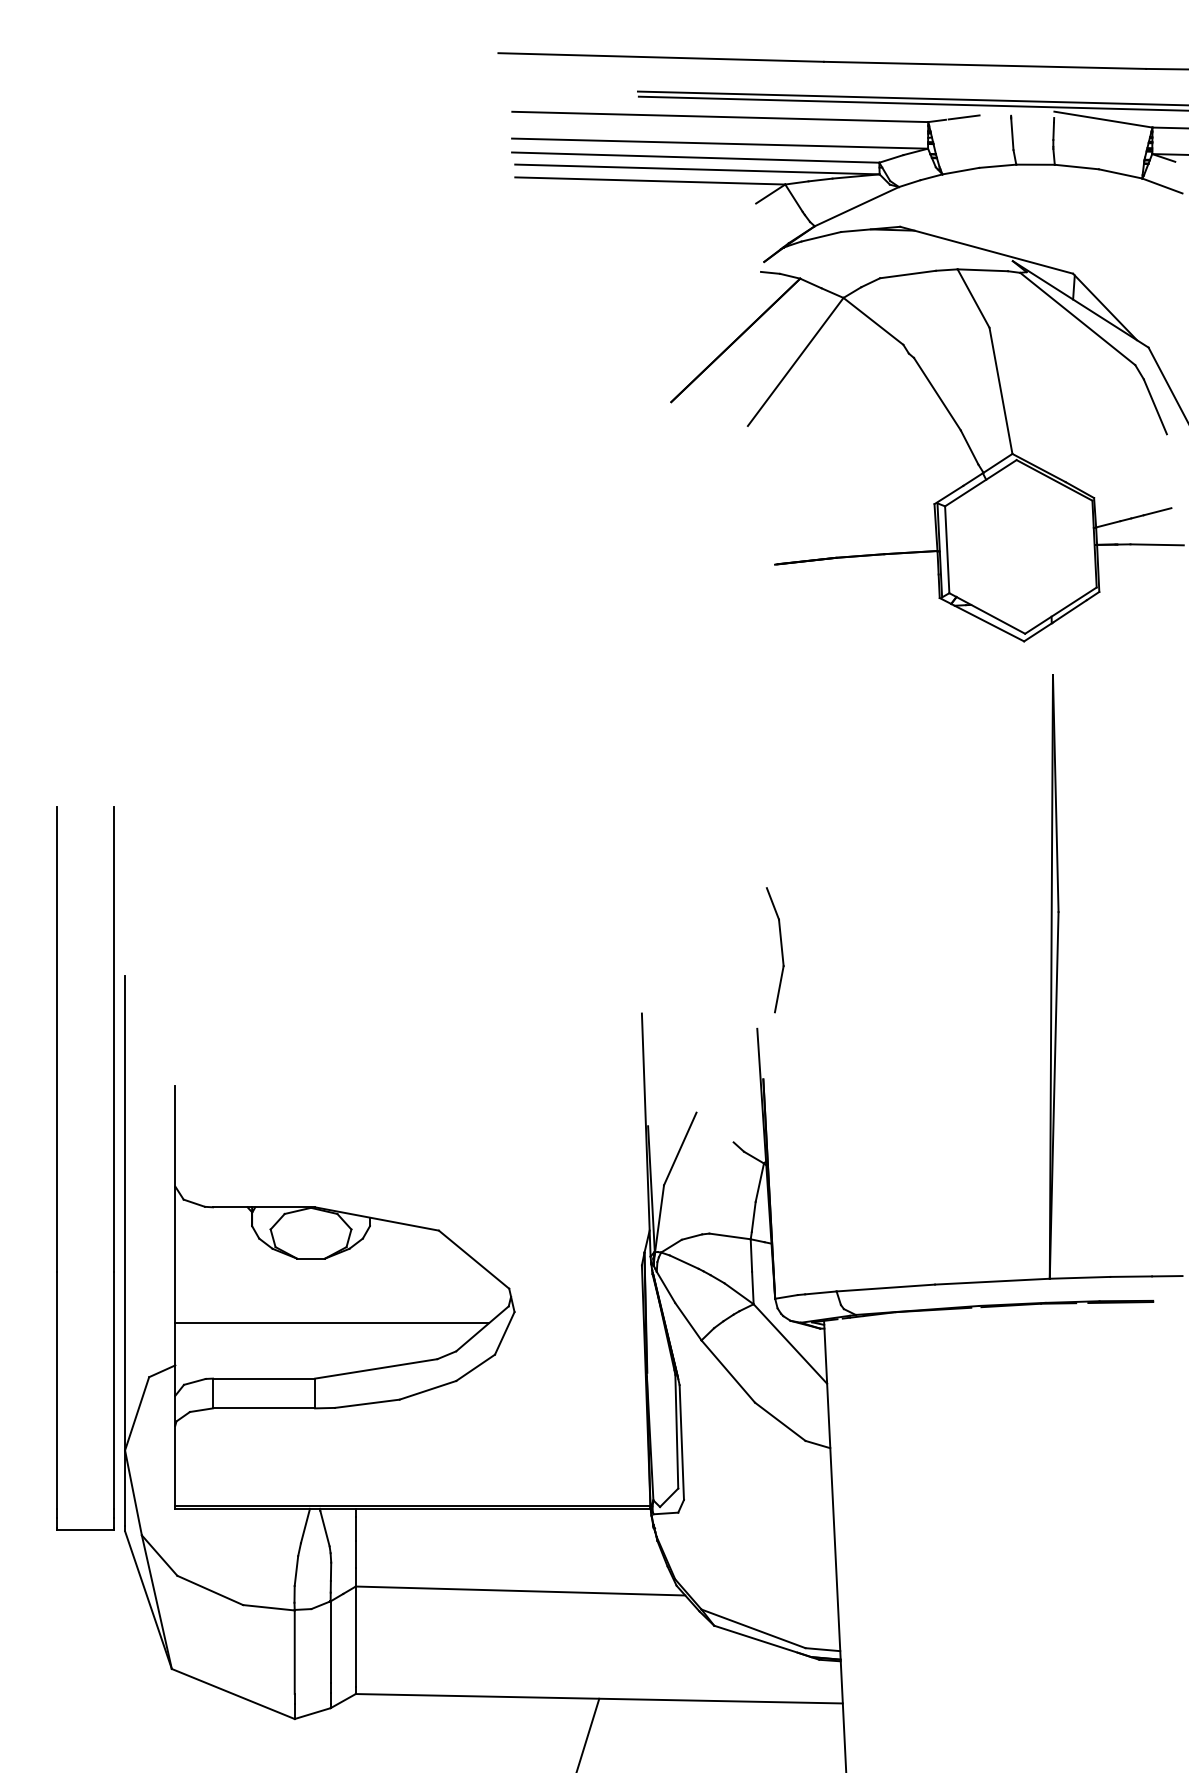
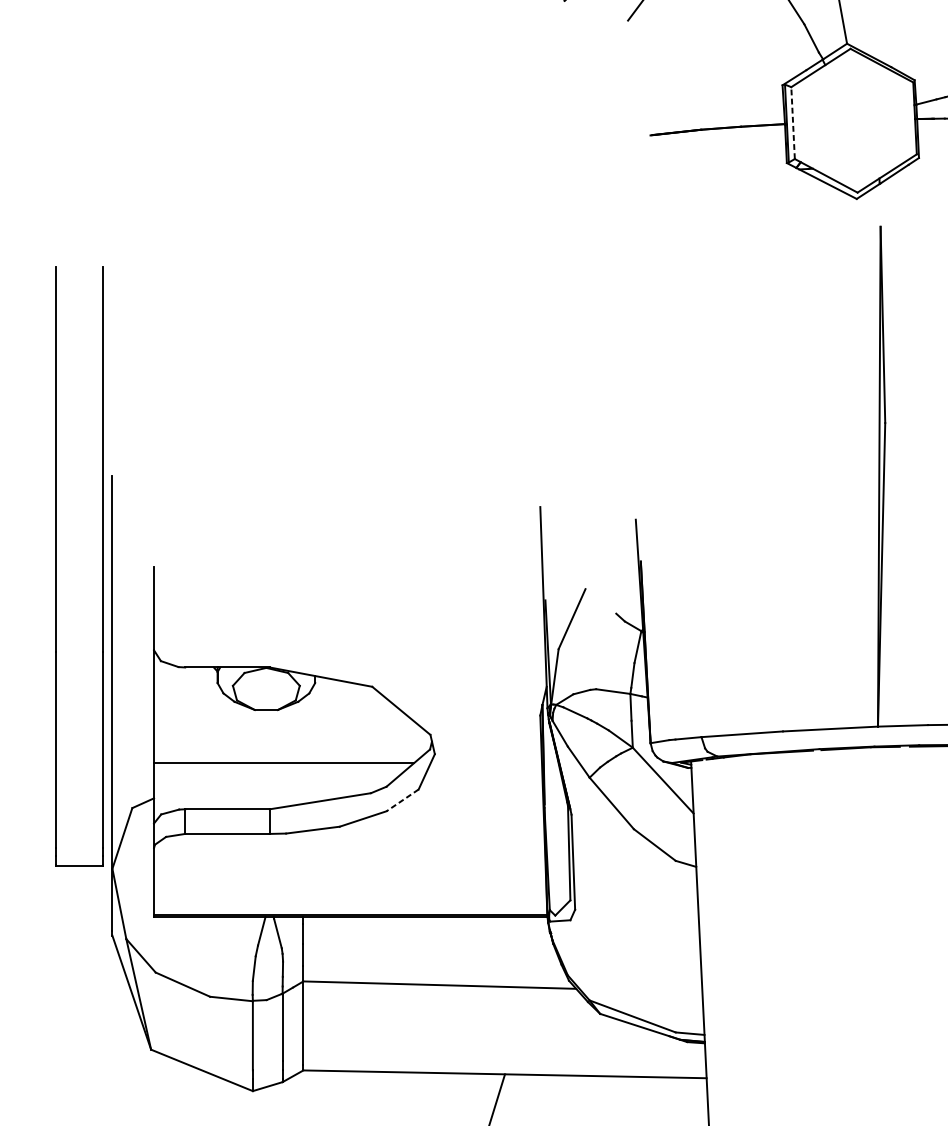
line: (947, 549) -> (793, 122), solid -> dashed
part: (780, 947) -> (655, 452), removed
part: (57, 1168) -> (56, 566), moved
line: (475, 1368) -> (402, 800), solid -> dashed

